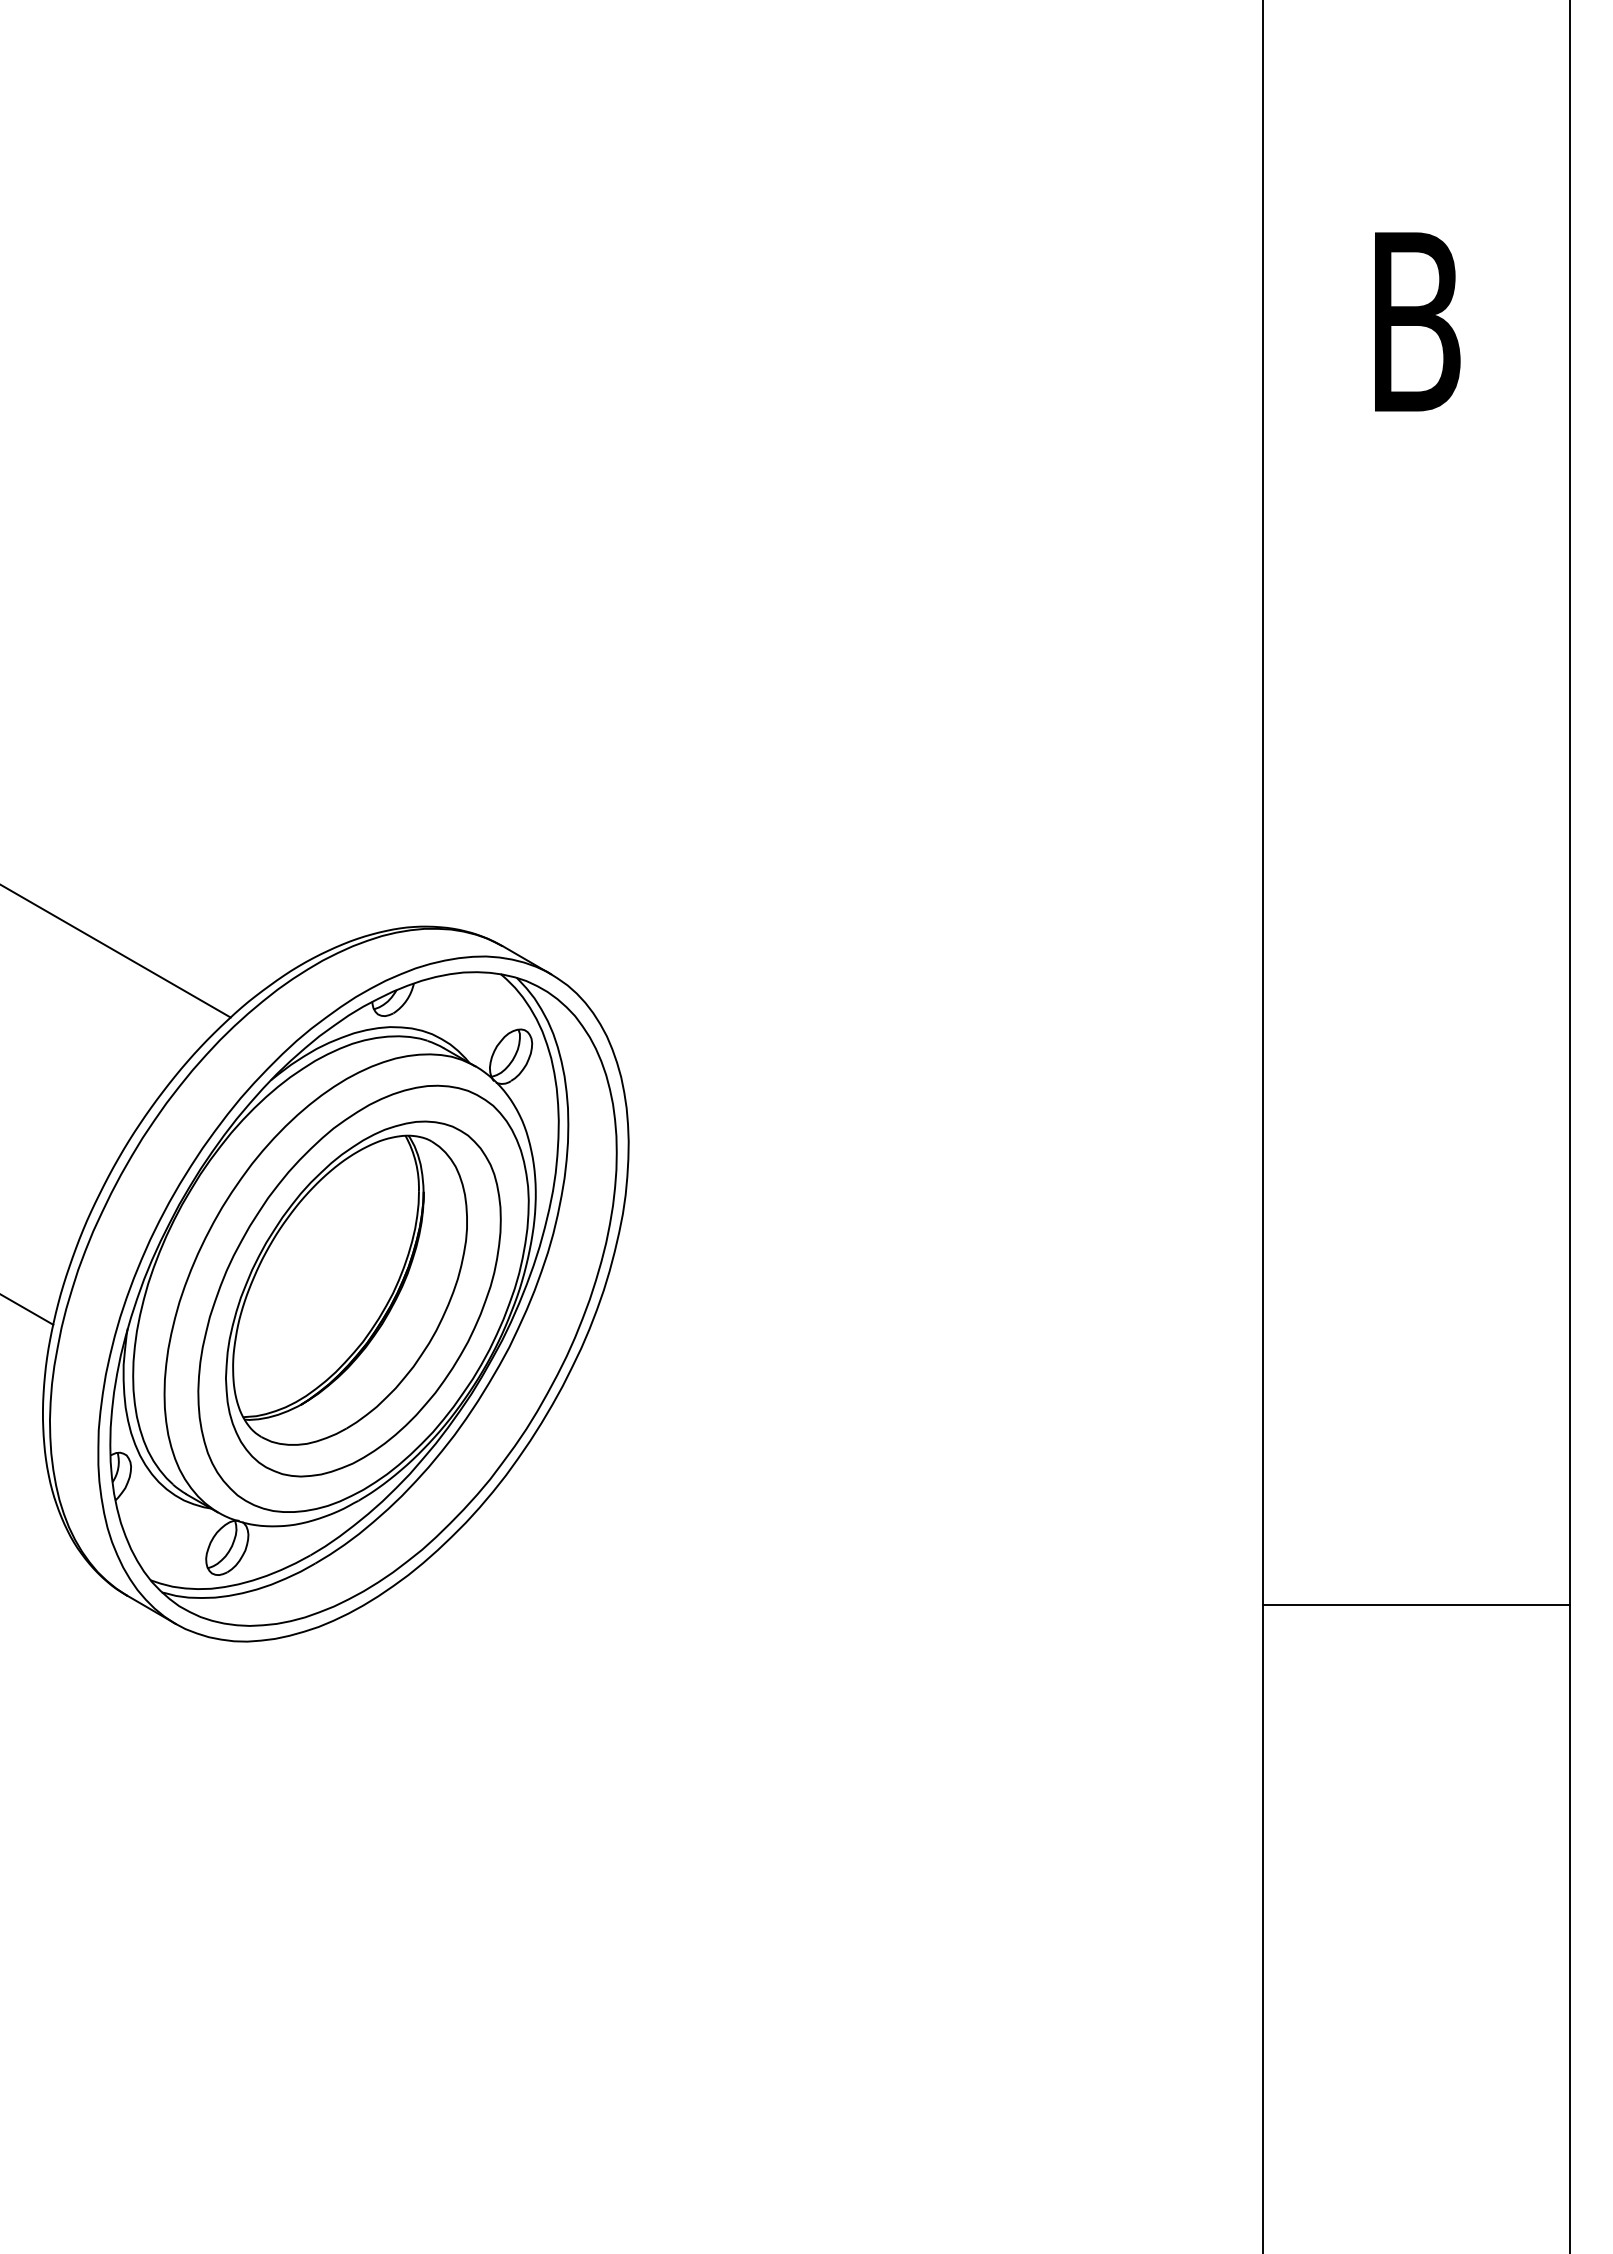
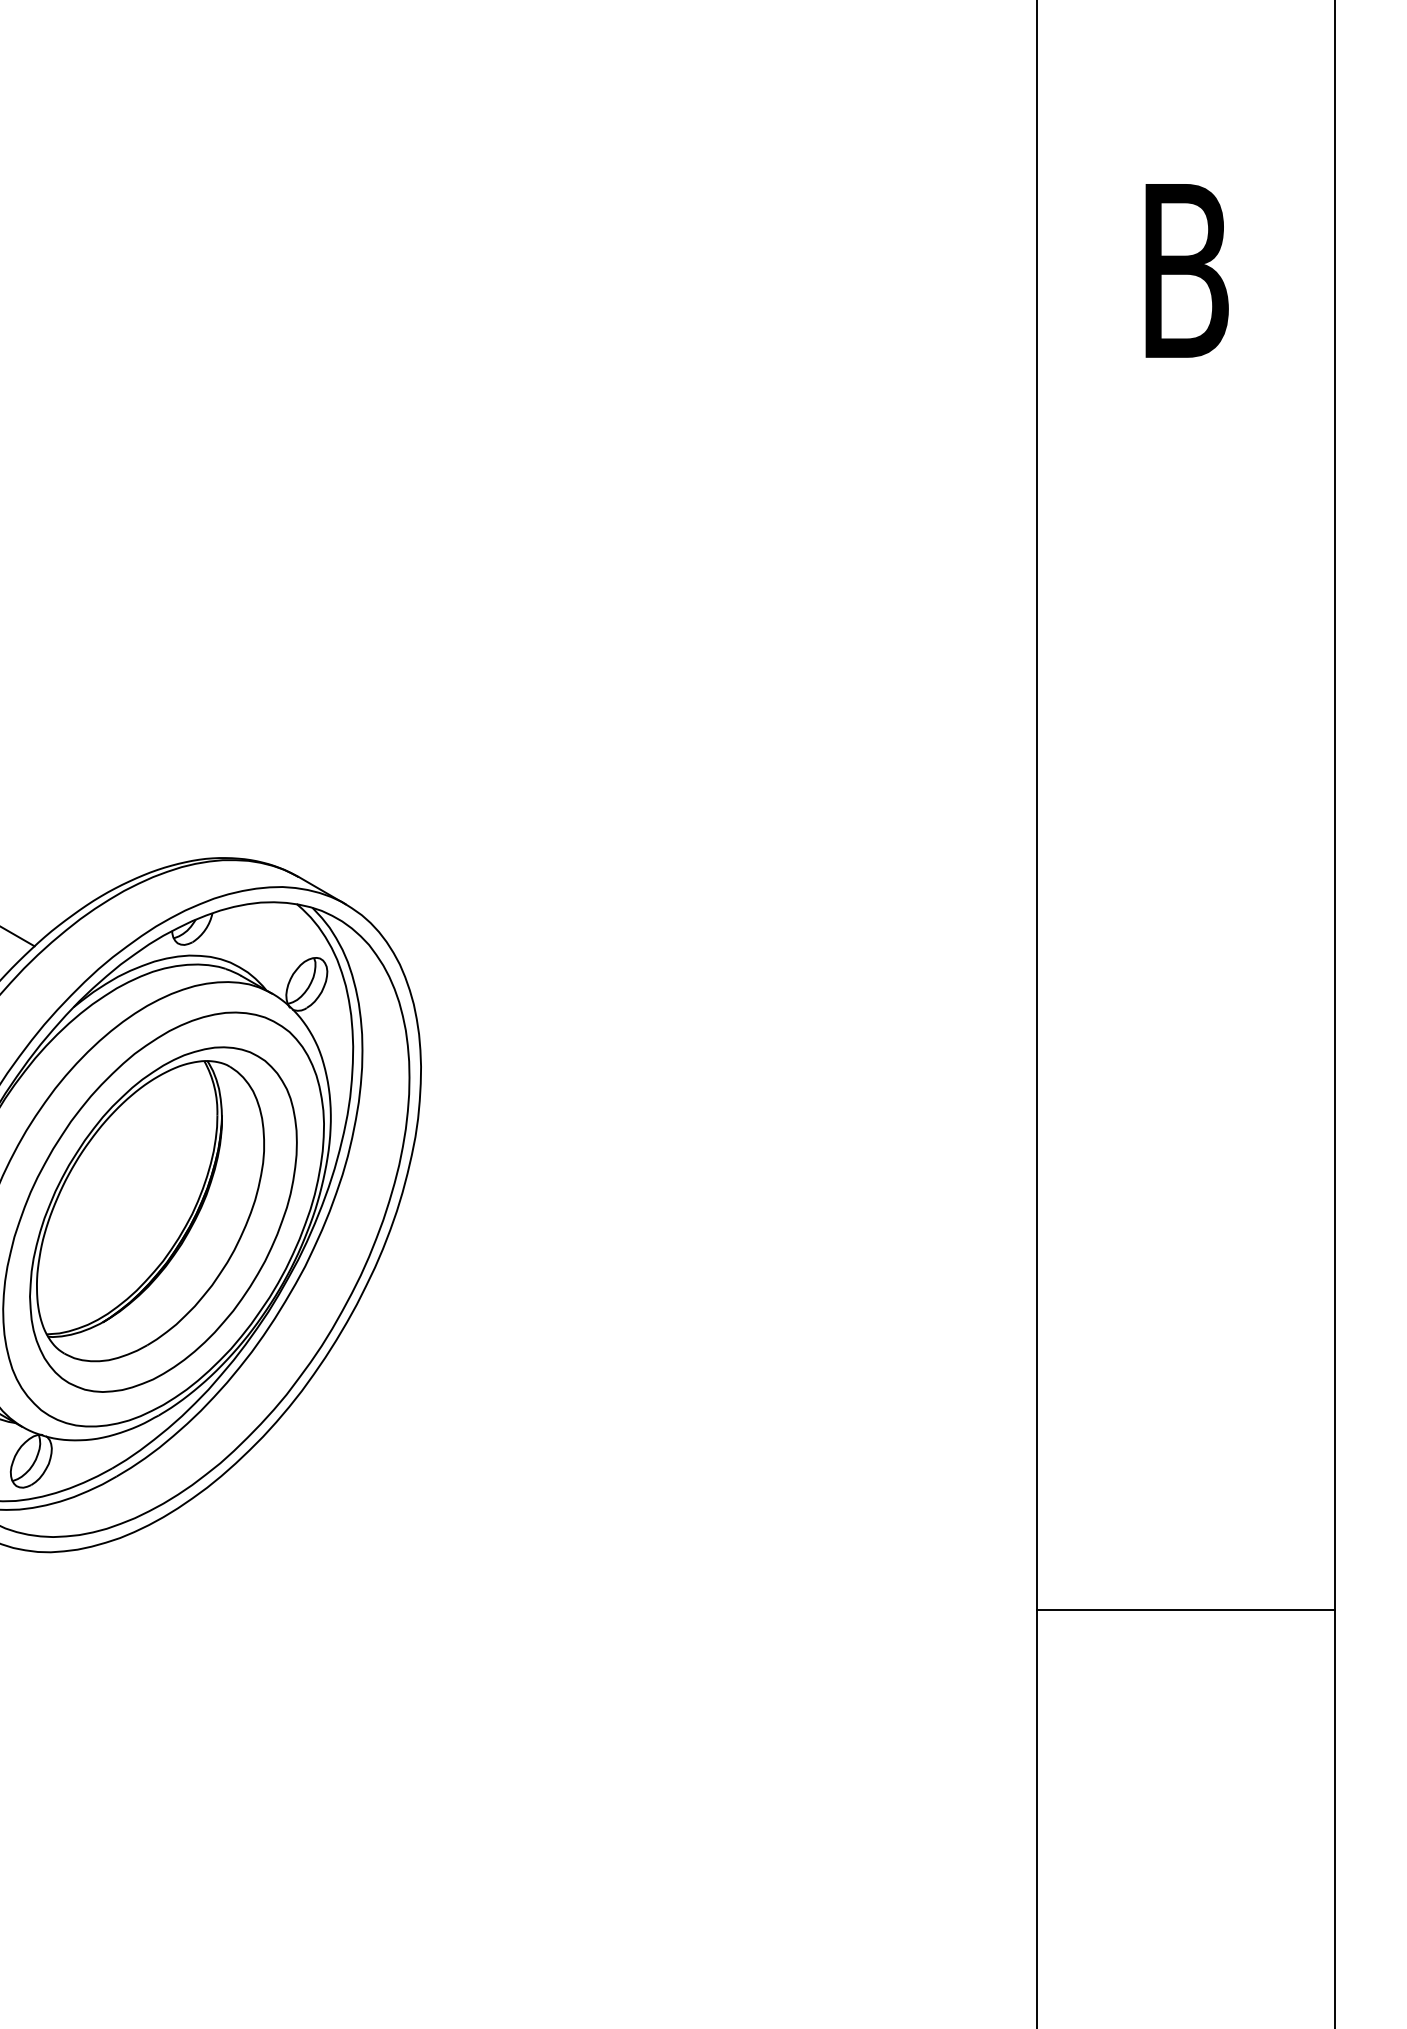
line: (1416, 1604) -> (1186, 1609), moved

